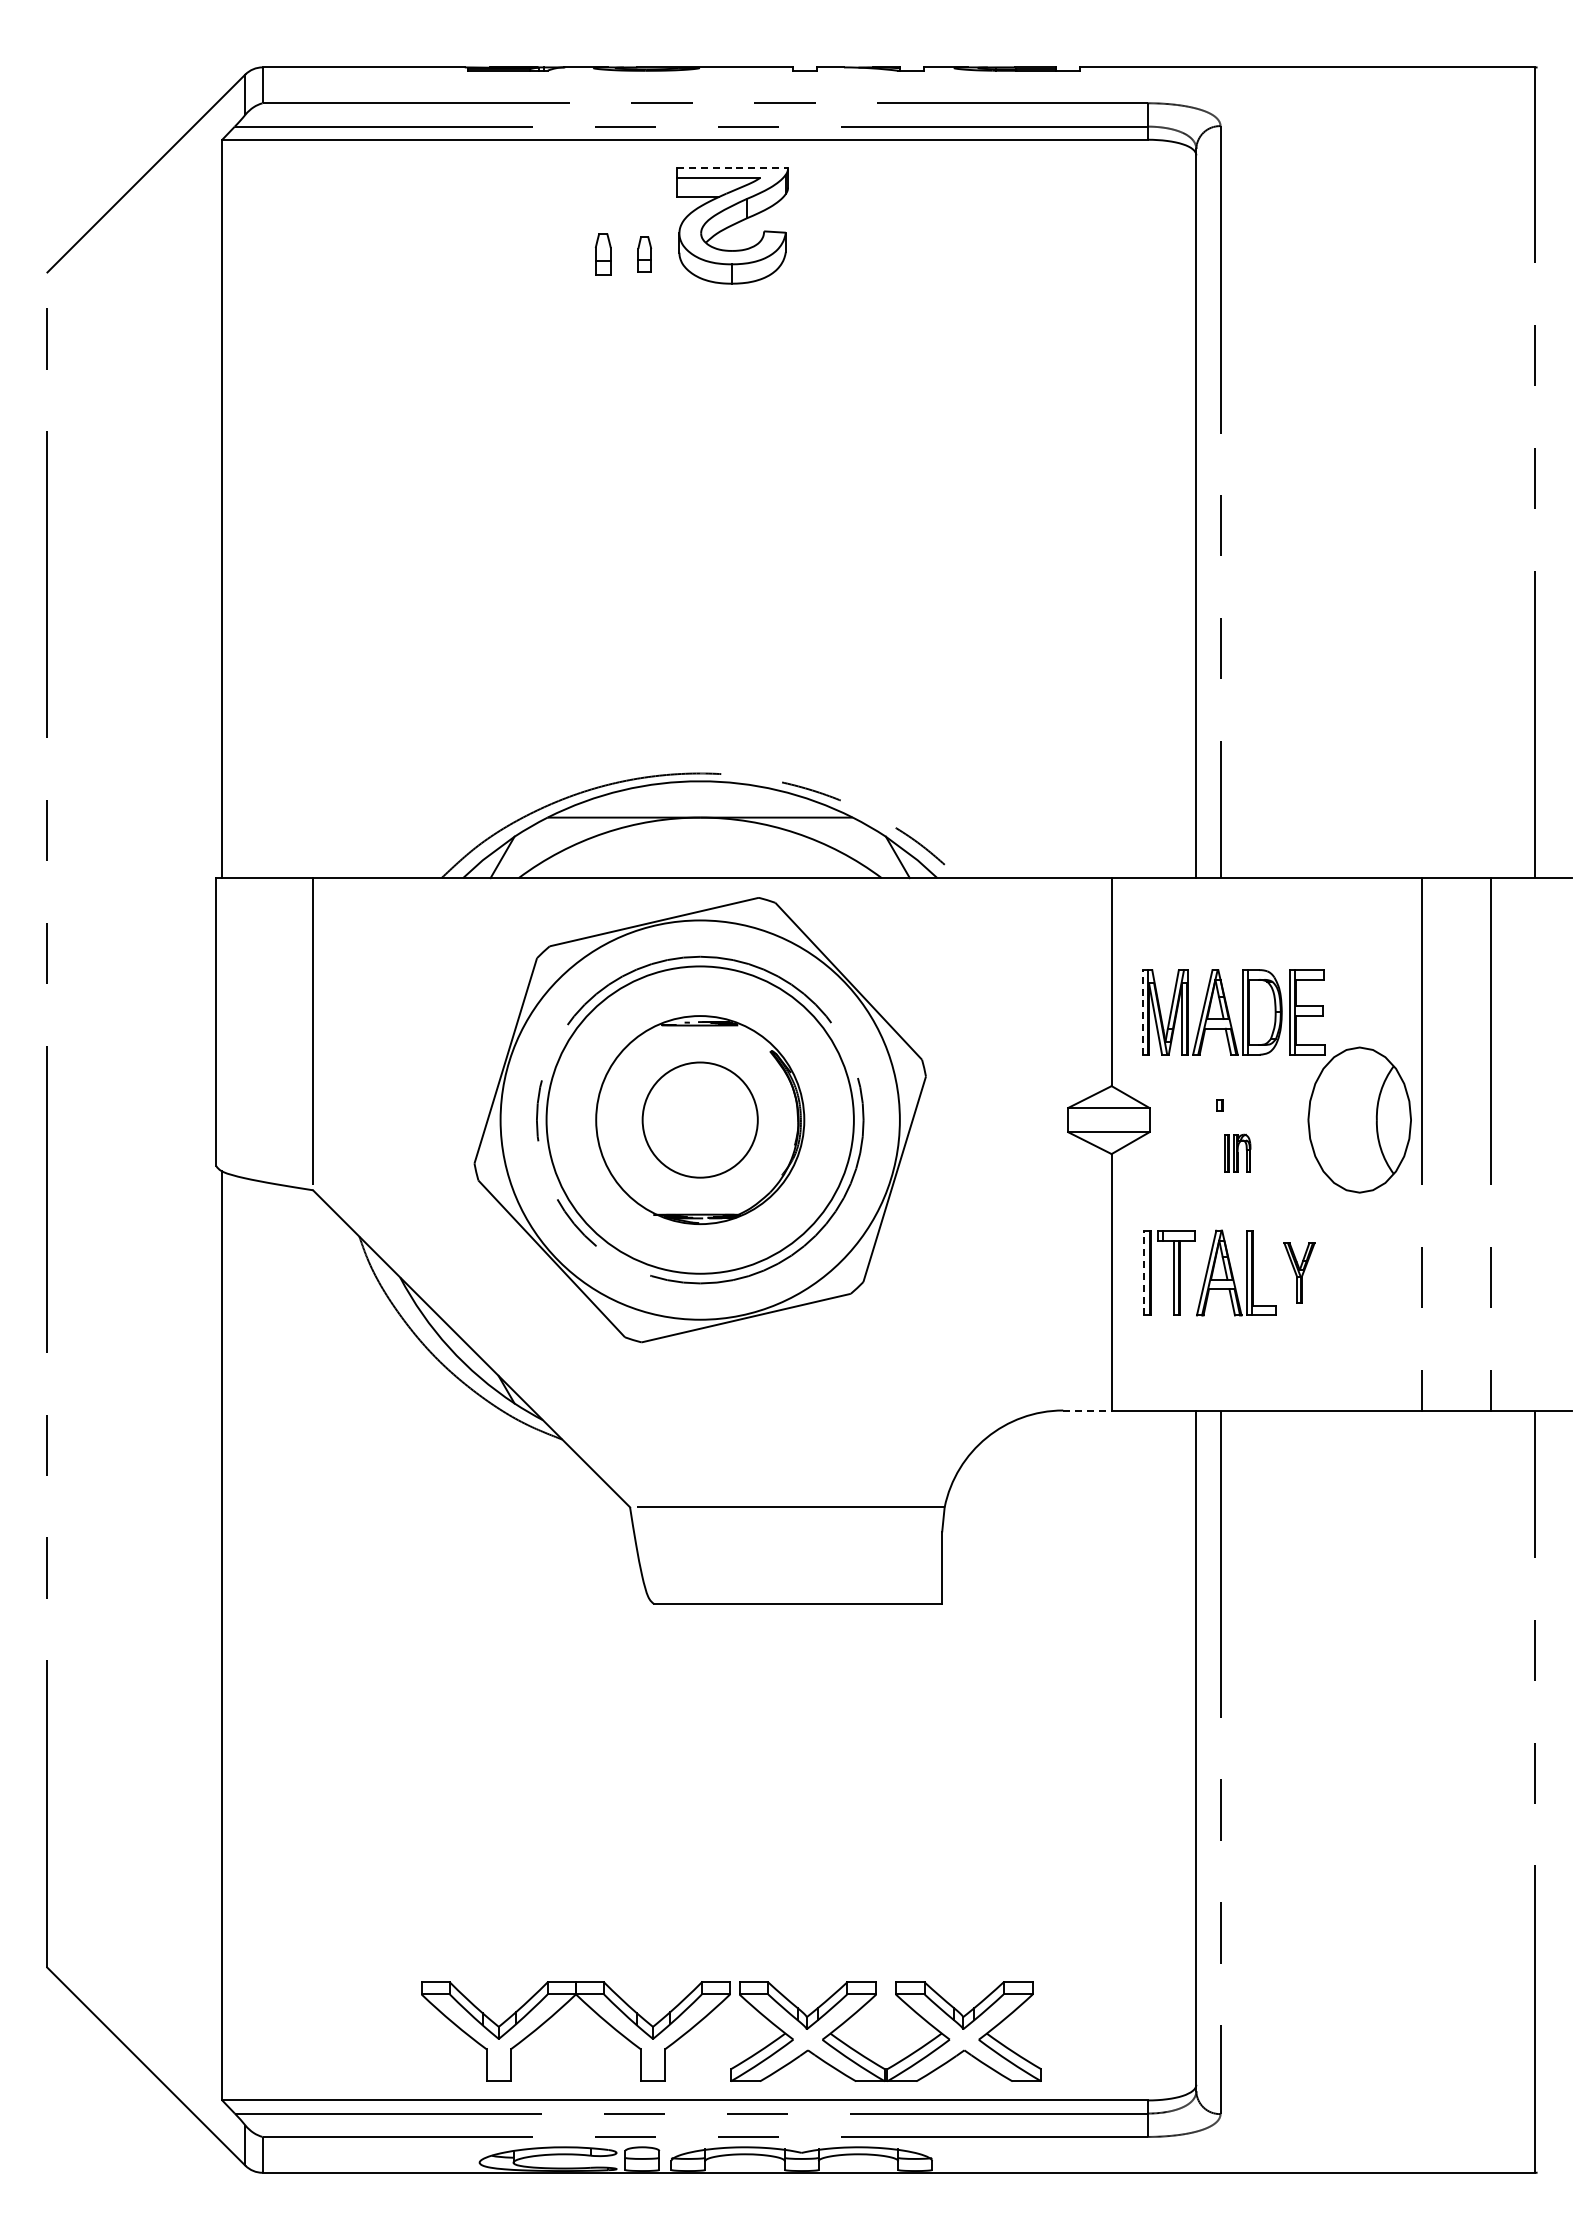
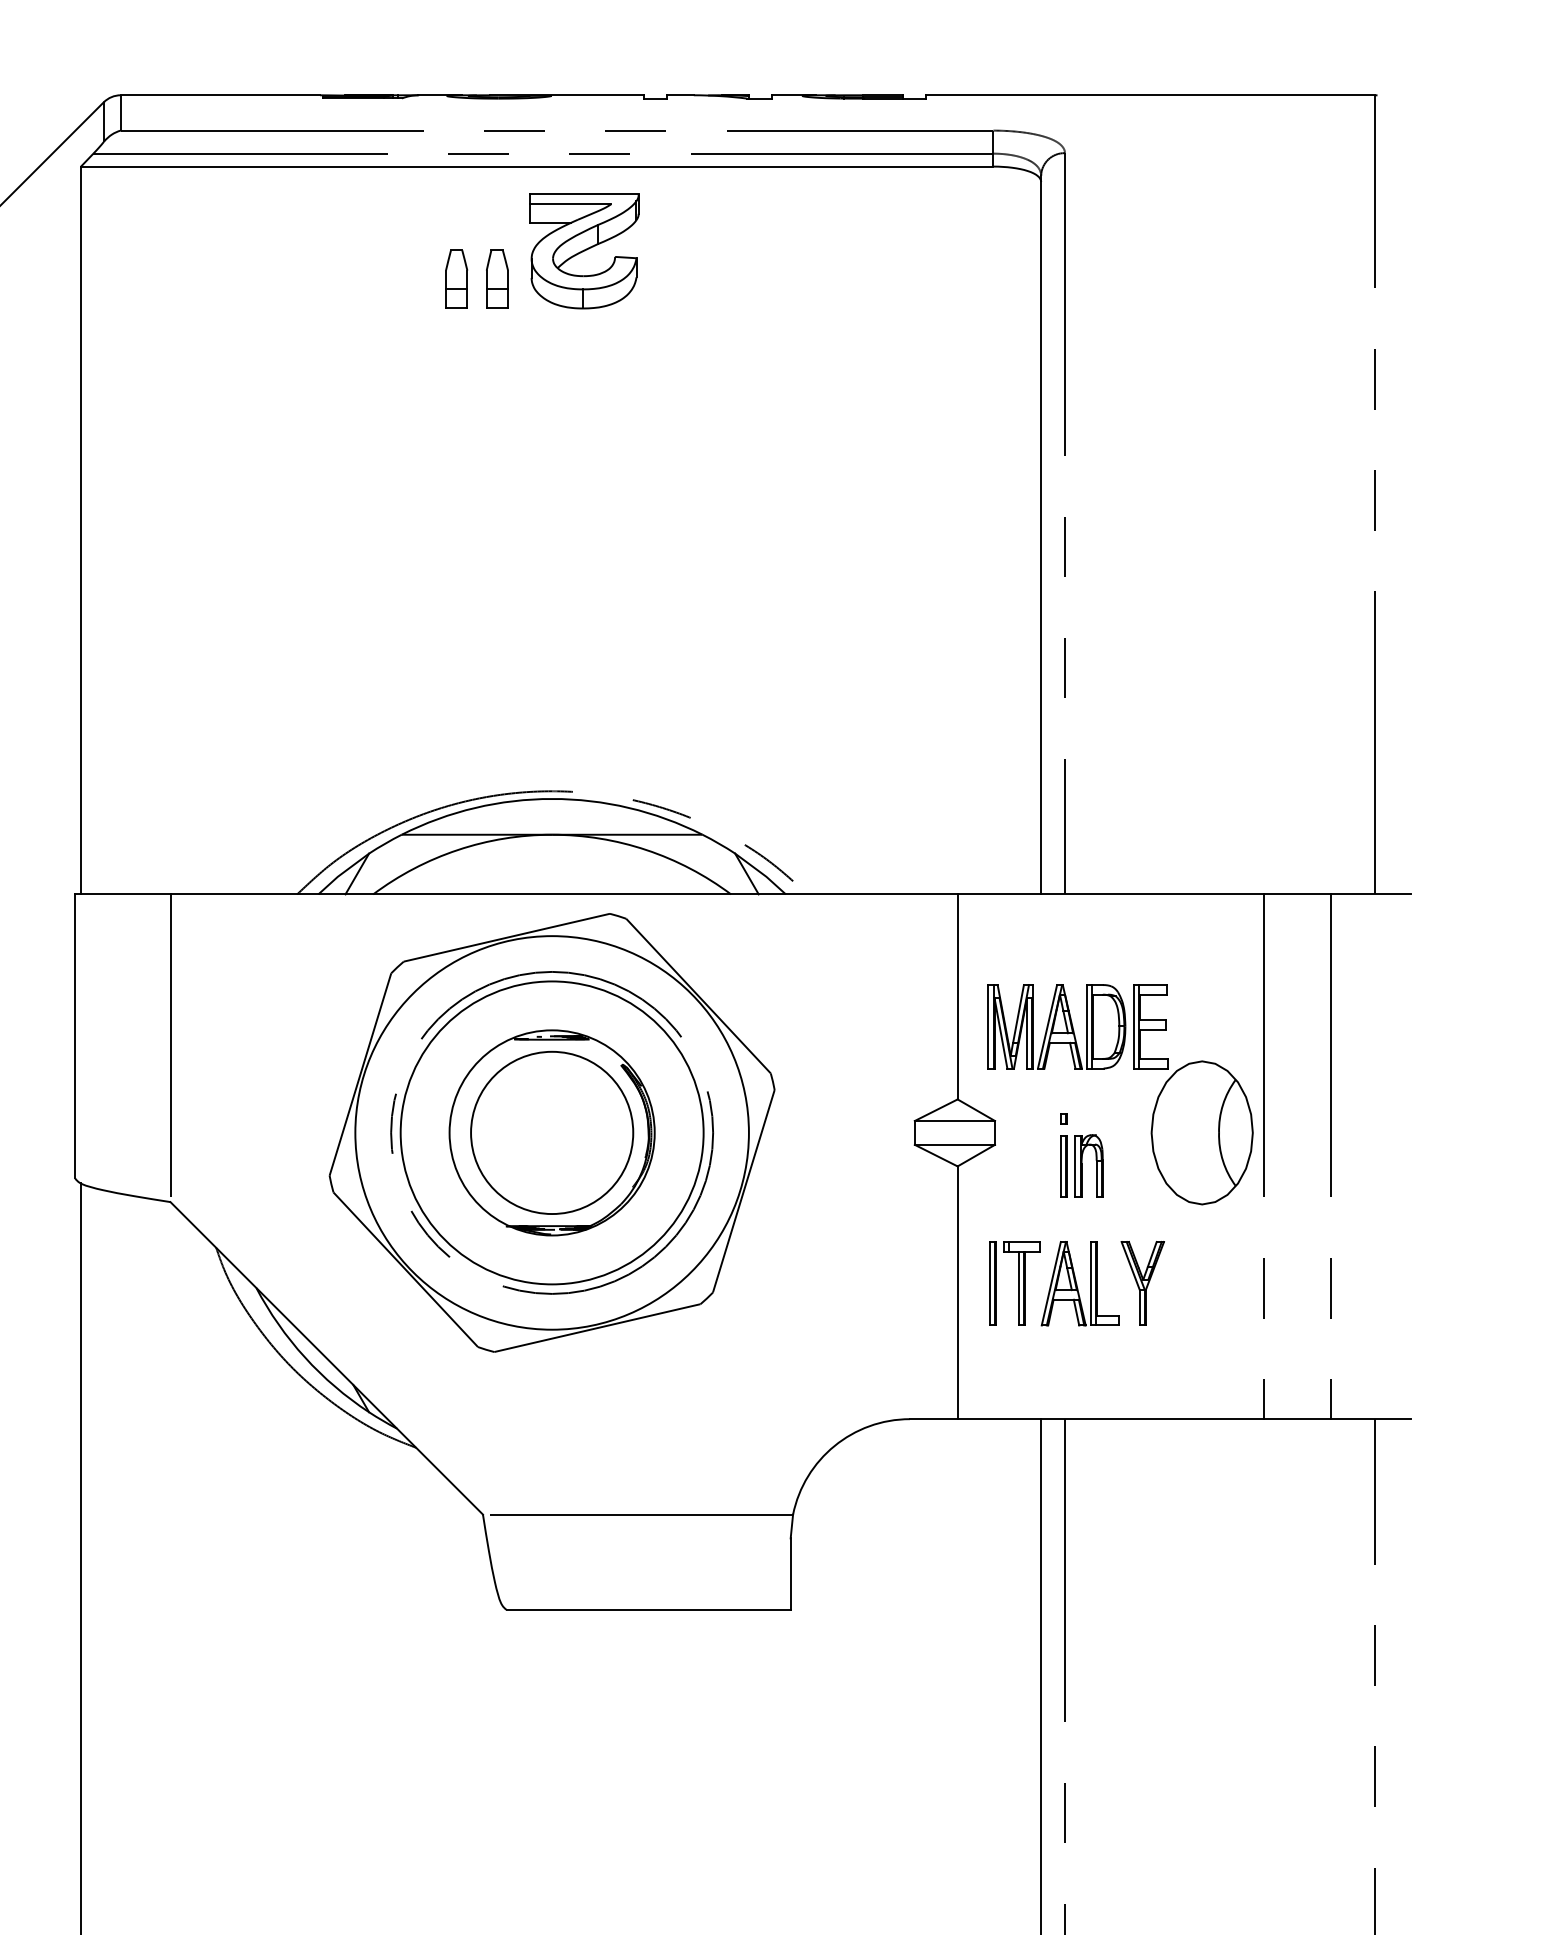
line: (733, 167) -> (584, 193), dashed -> solid
part: (602, 254) -> (455, 279), size x1.43
part: (644, 254) -> (497, 279), size x1.67
line: (1142, 1011) -> (988, 1025), dashed -> solid
circle: (699, 1119) -> (551, 1132), size x1.43
part: (1237, 1153) -> (1081, 1165), size x1.67
line: (1144, 1272) -> (990, 1283), dashed -> solid
part: (1299, 1272) -> (1142, 1283), size x1.43
line: (1087, 1410) -> (933, 1419), dashed -> solid

